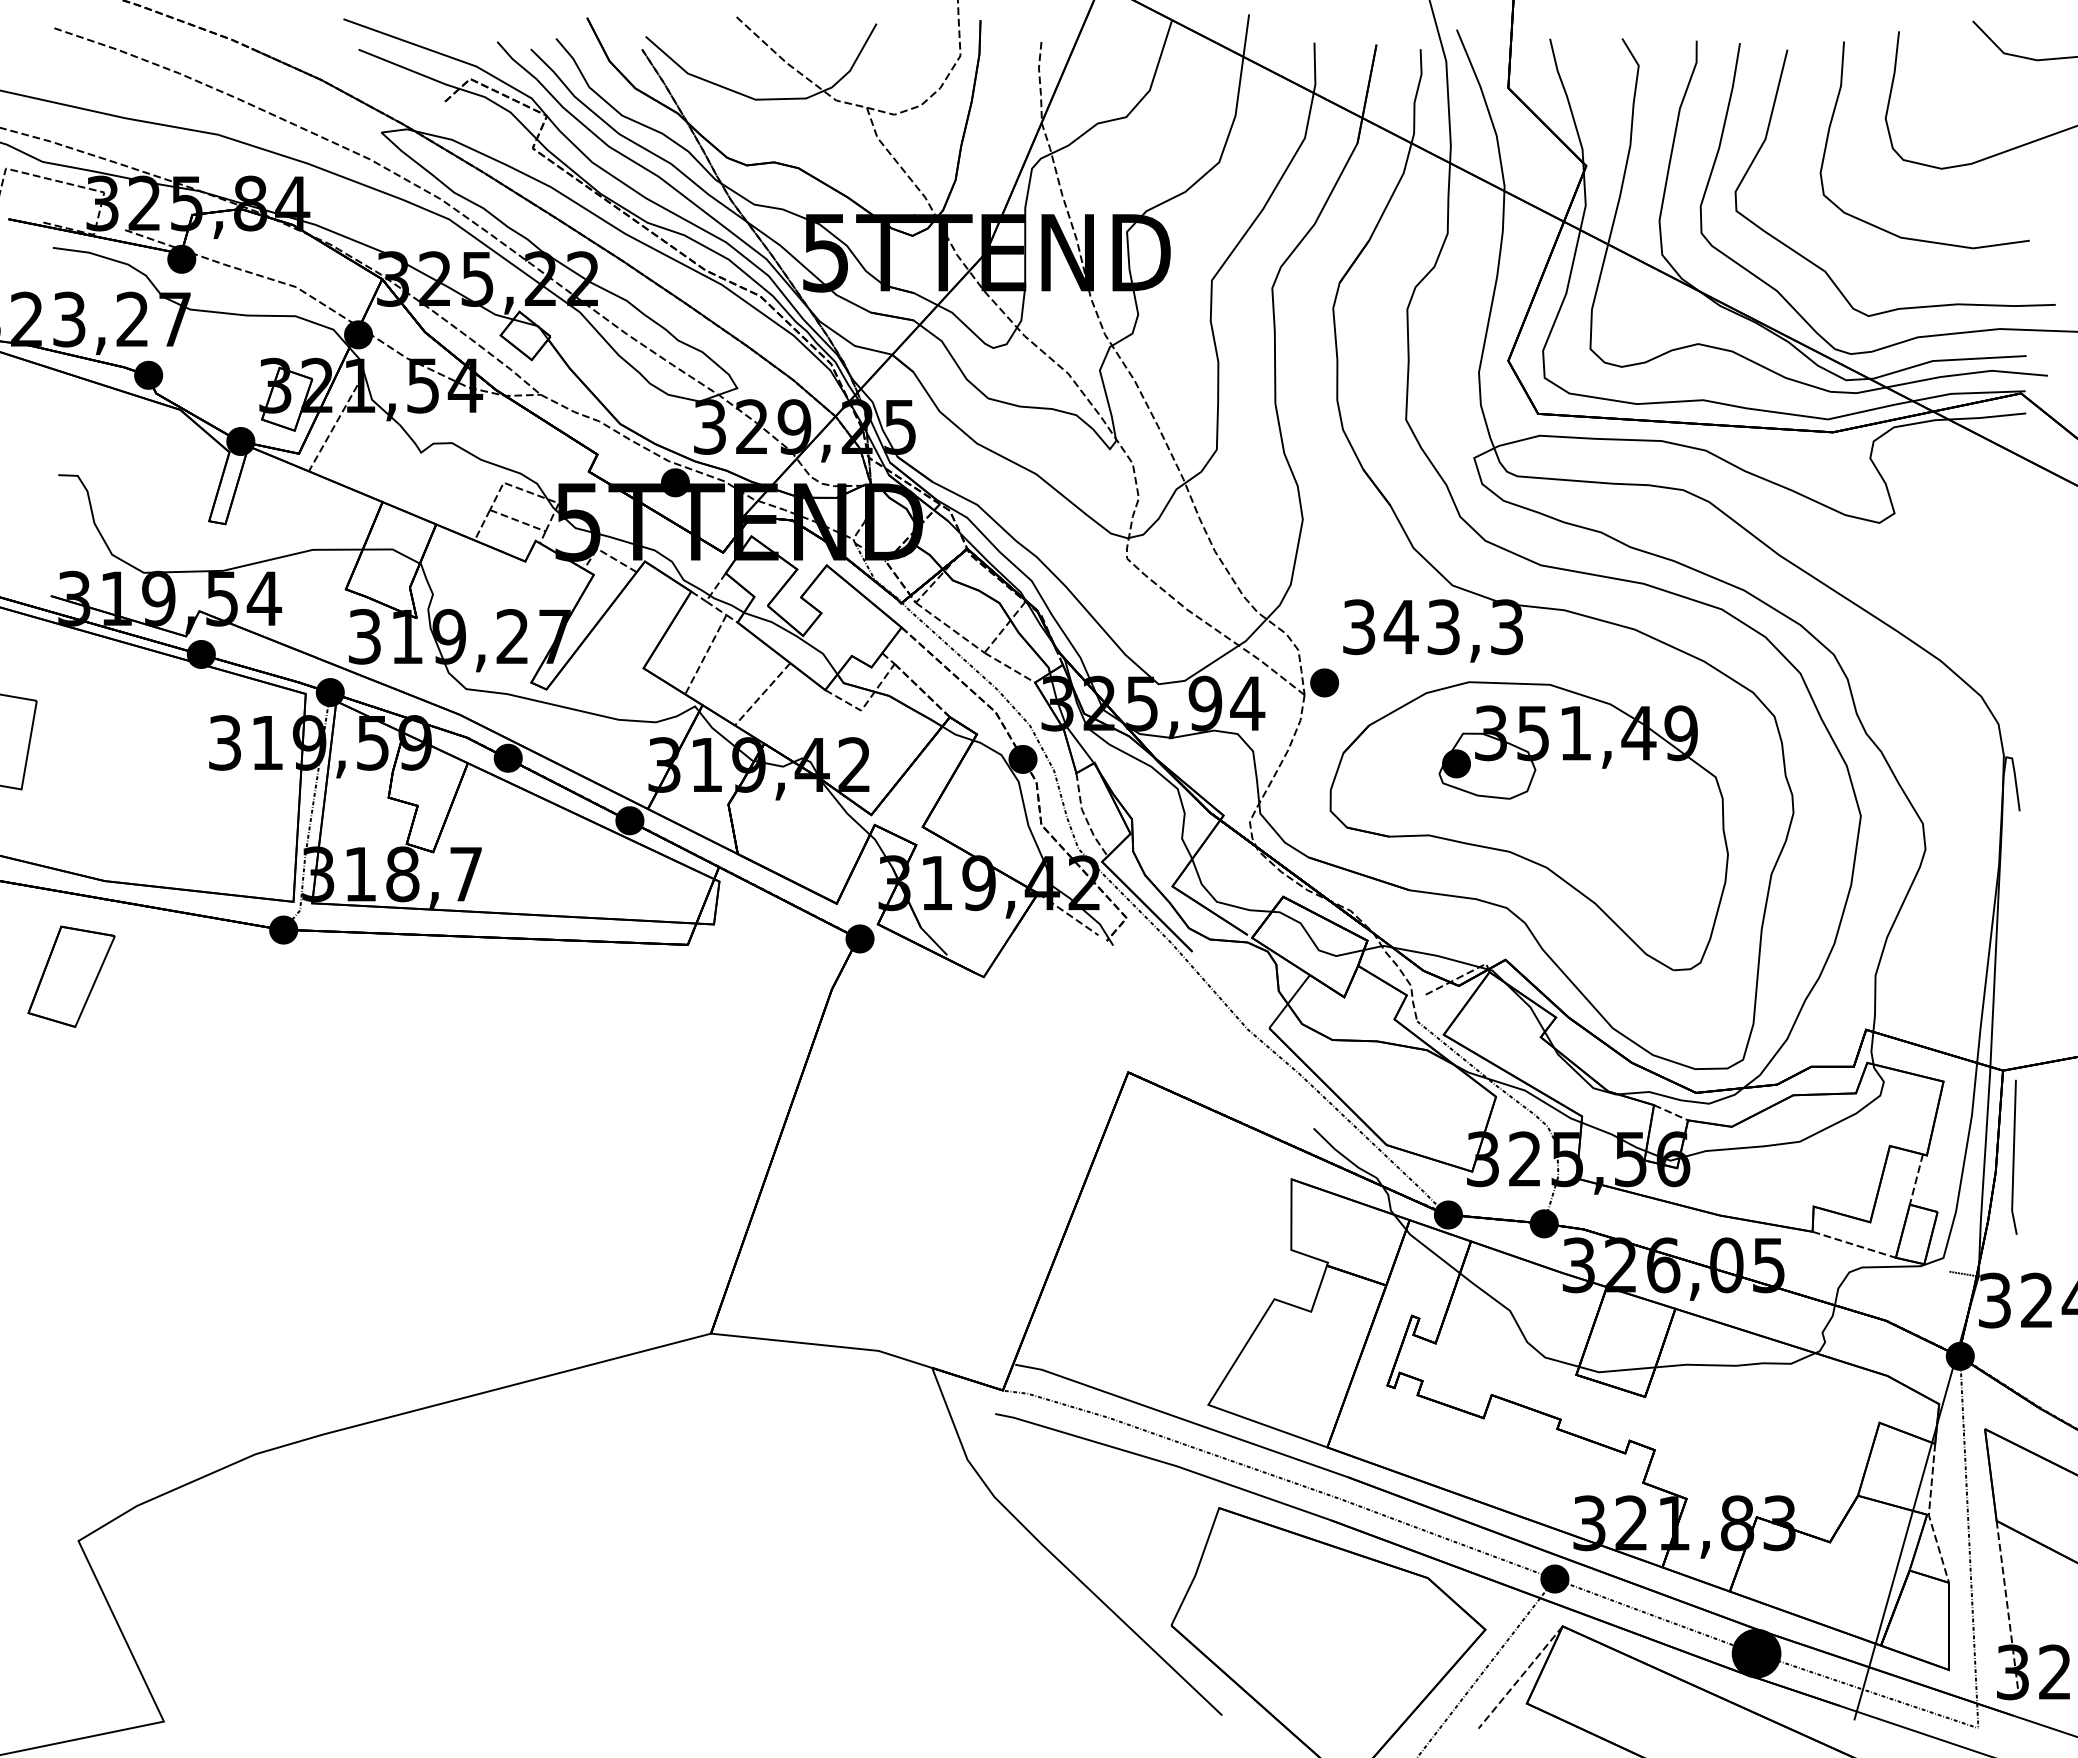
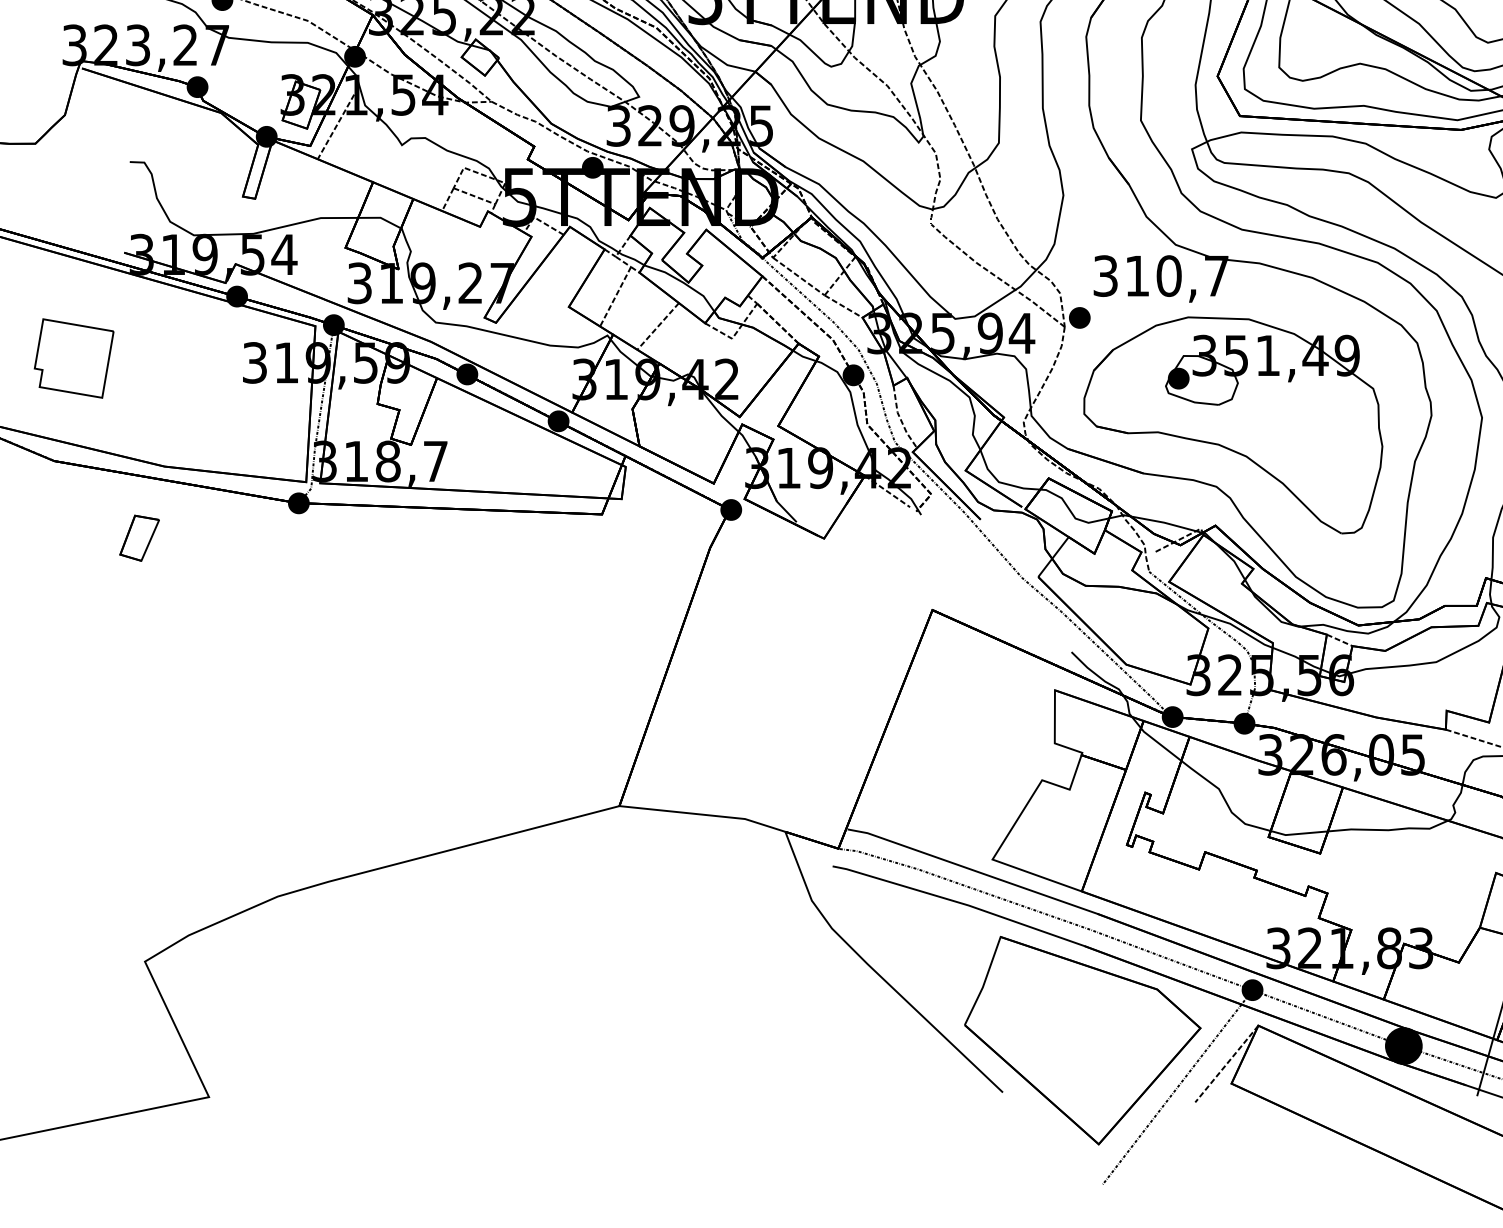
text: (1452, 627) -> (1175, 276), 343,3 -> 310,7
part: (71, 976) -> (139, 538), size x0.6

